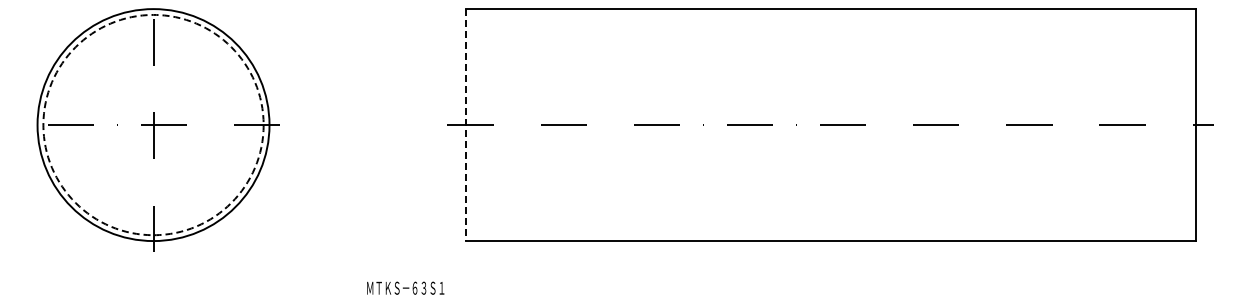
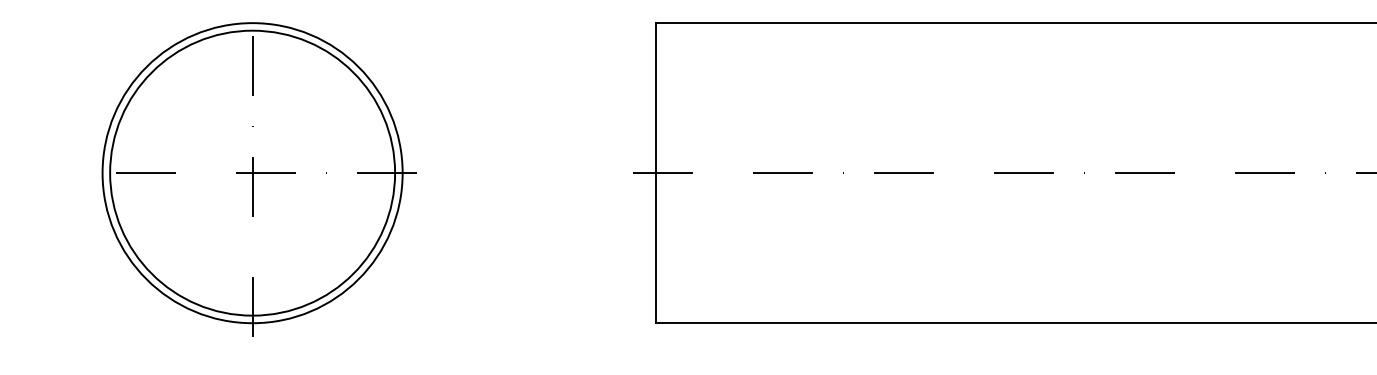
circle: (153, 124) -> (252, 172), dashed -> solid
line: (465, 125) -> (656, 173), dashed -> solid

